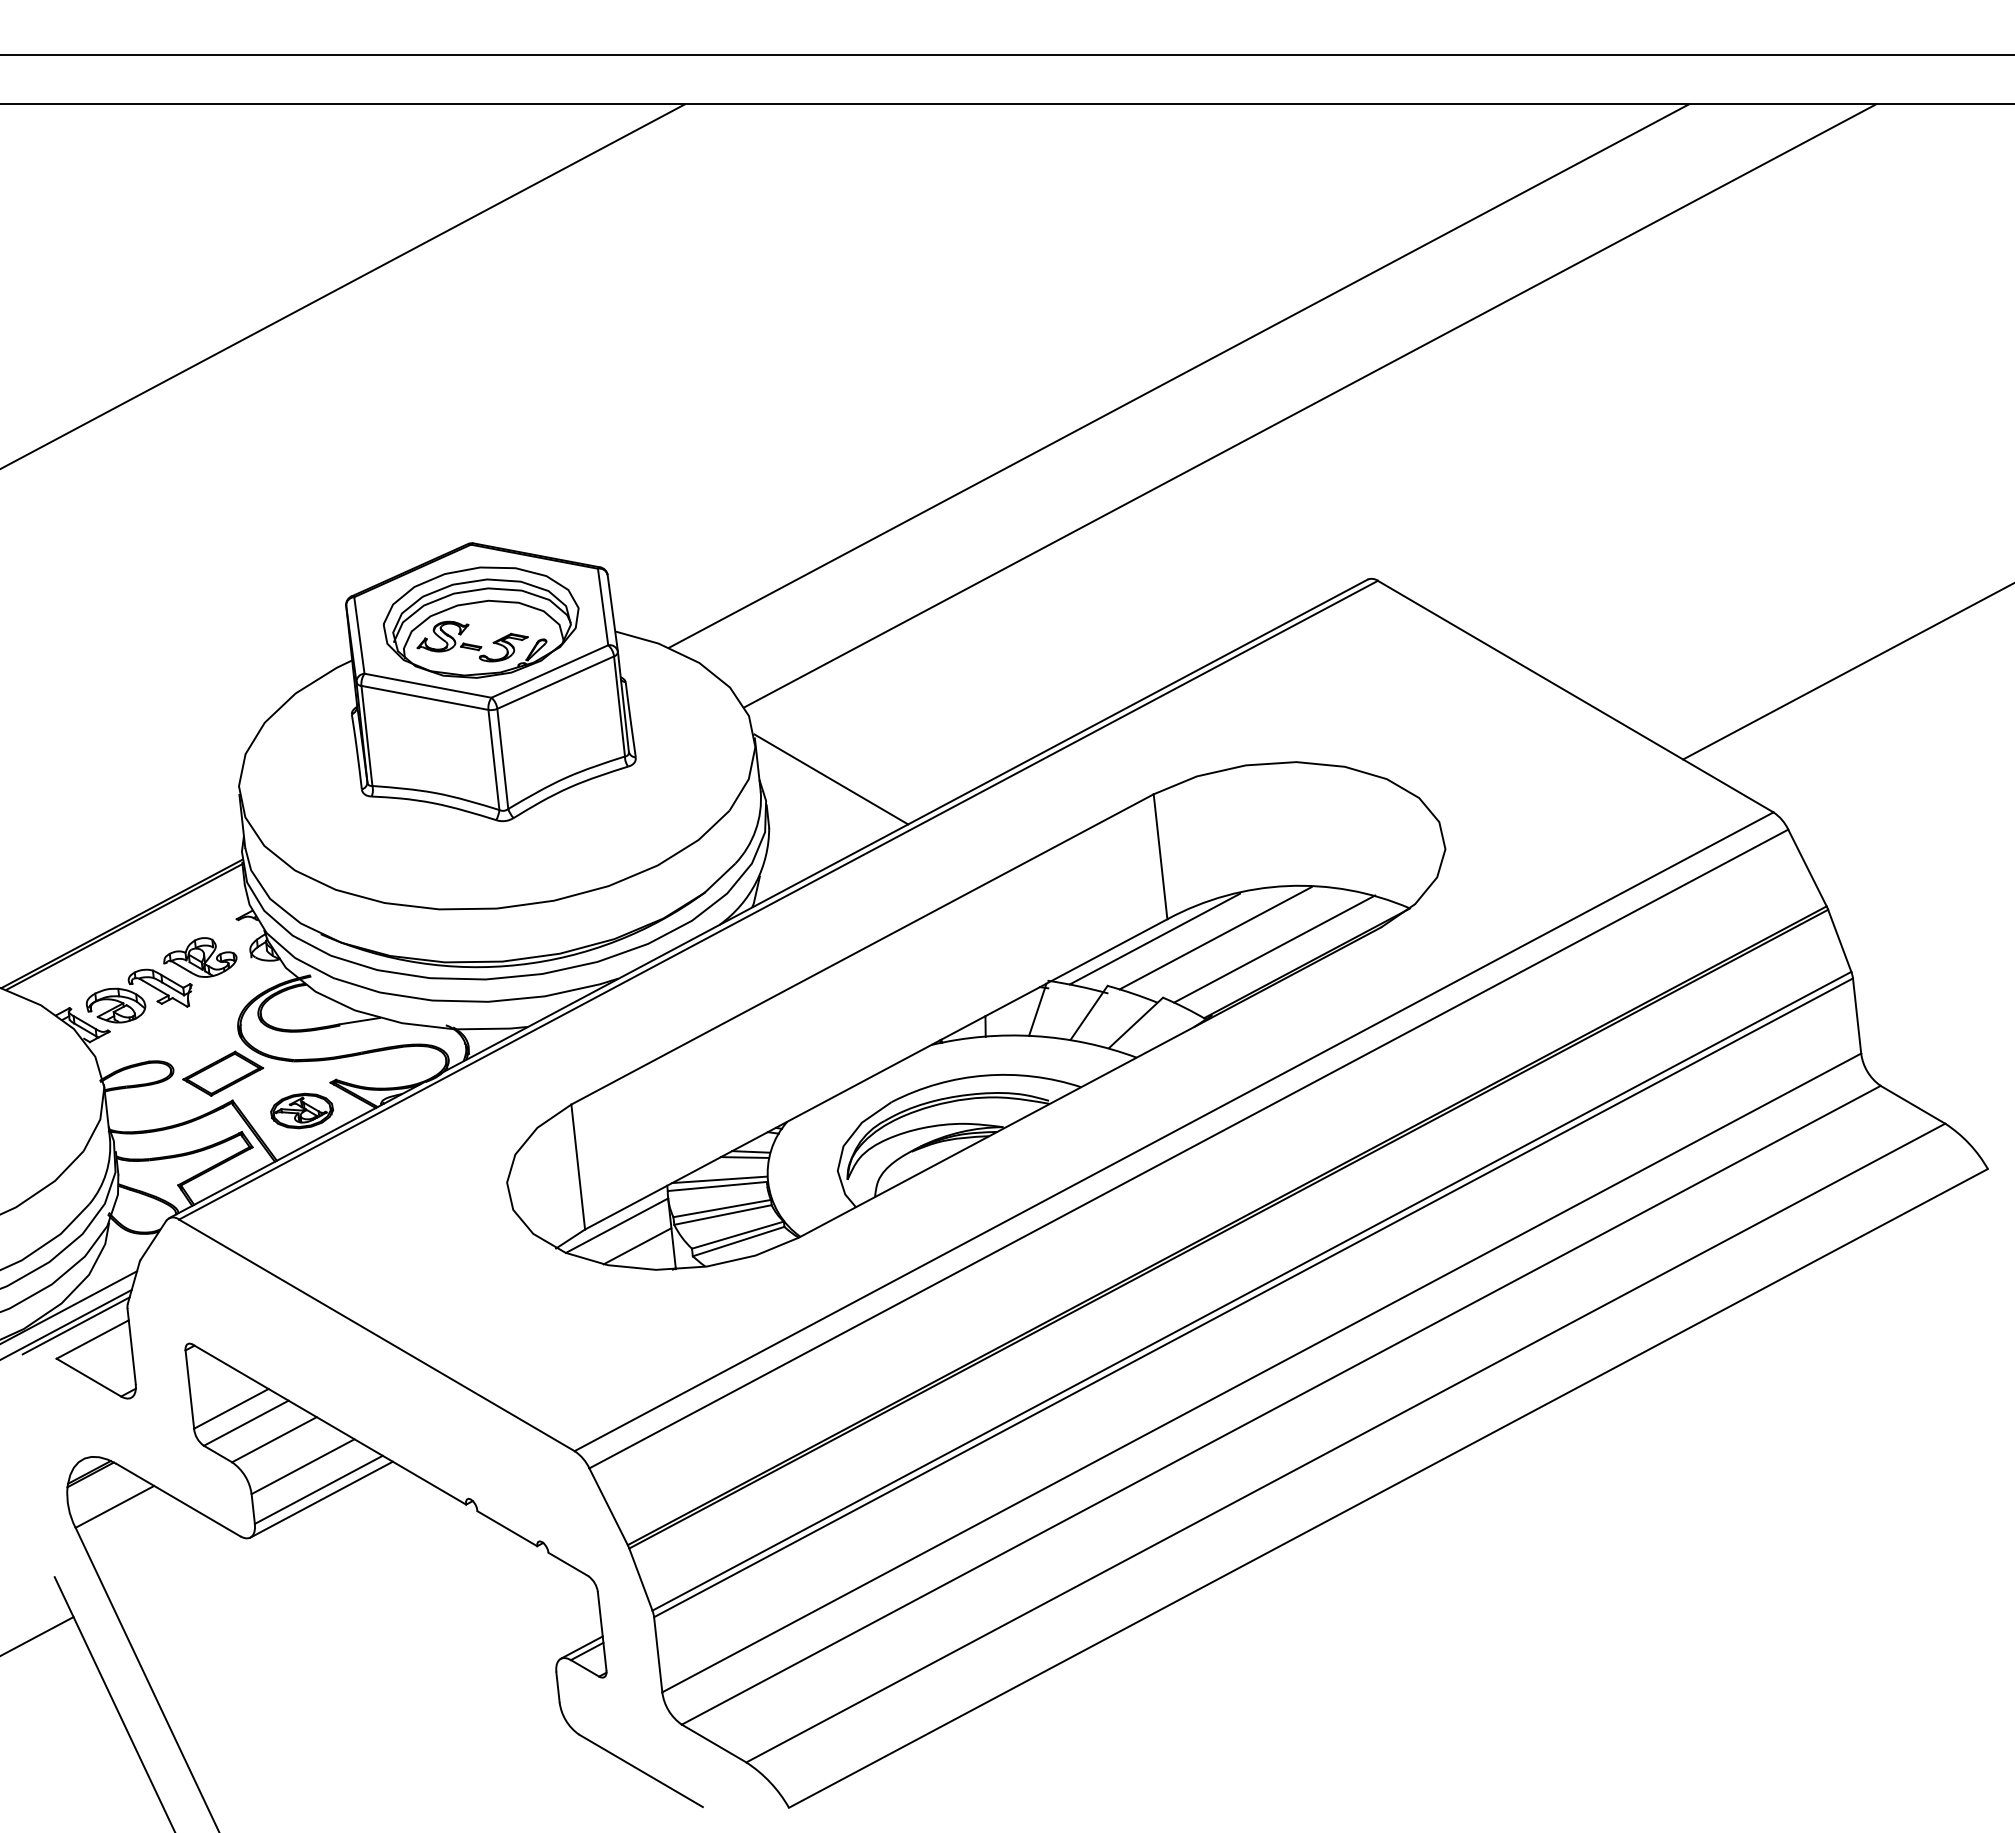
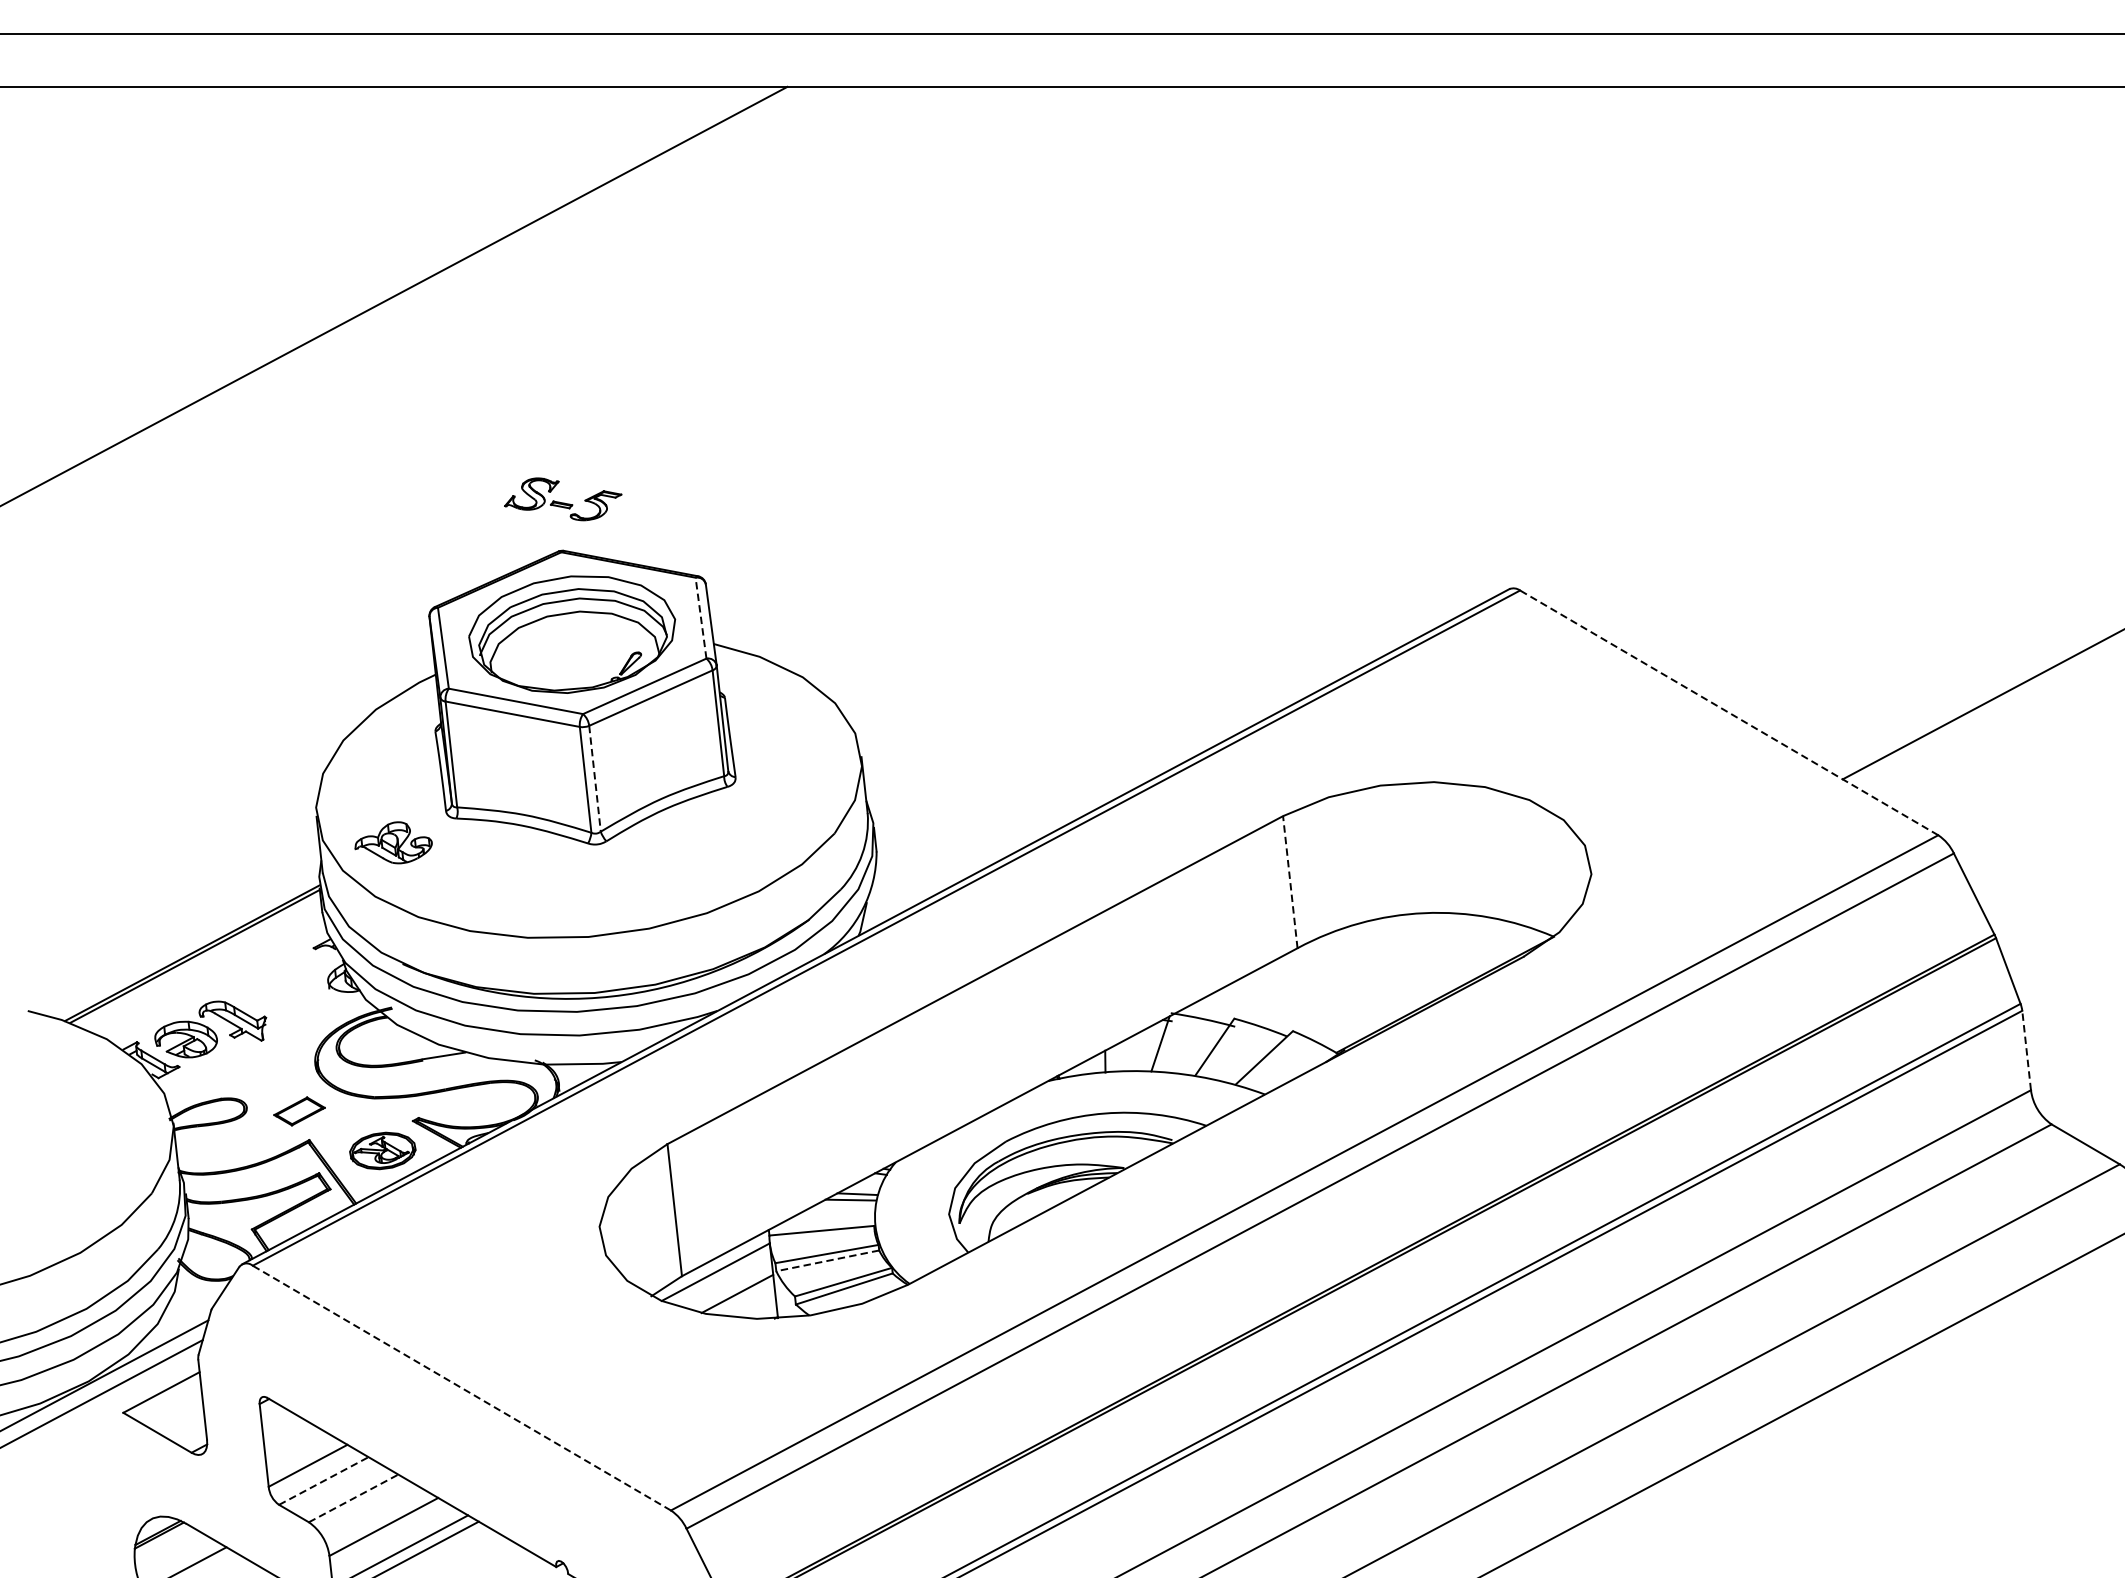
line: (1178, 375) -> (1309, 373), removed
line: (1310, 405) -> (1448, 405), removed
line: (603, 607) -> (701, 618), solid -> dashed
part: (472, 641) -> (562, 499), moved
line: (1575, 696) -> (1728, 712), solid -> dashed
line: (502, 759) -> (594, 779), solid -> dashed
line: (831, 779) -> (942, 800), removed
line: (1160, 856) -> (1290, 881), solid -> dashed
line: (1154, 938) -> (1283, 968), removed
line: (1215, 938) -> (1348, 968), removed
line: (1274, 948) -> (1410, 979), removed
part: (200, 957) -> (393, 842), moved
line: (1857, 1016) -> (2027, 1051), solid -> dashed
part: (223, 1073) -> (299, 1111), size x0.6
line: (719, 1179) -> (824, 1223), removed
line: (722, 1215) -> (827, 1261), solid -> dashed
line: (75, 1325) -> (143, 1377), removed
line: (376, 1335) -> (461, 1388), solid -> dashed
line: (246, 1423) -> (324, 1481), solid -> dashed
line: (274, 1439) -> (353, 1498), solid -> dashed

